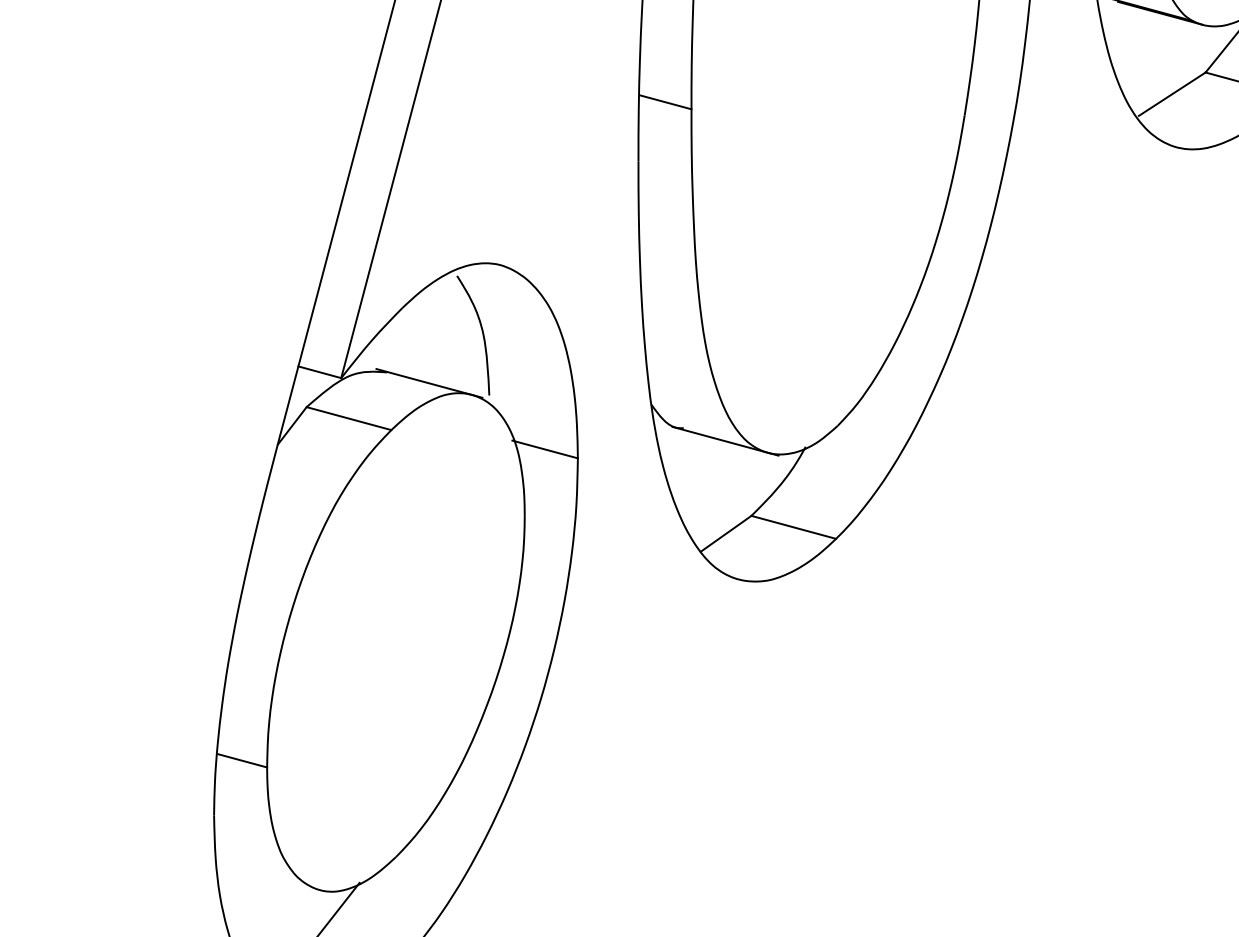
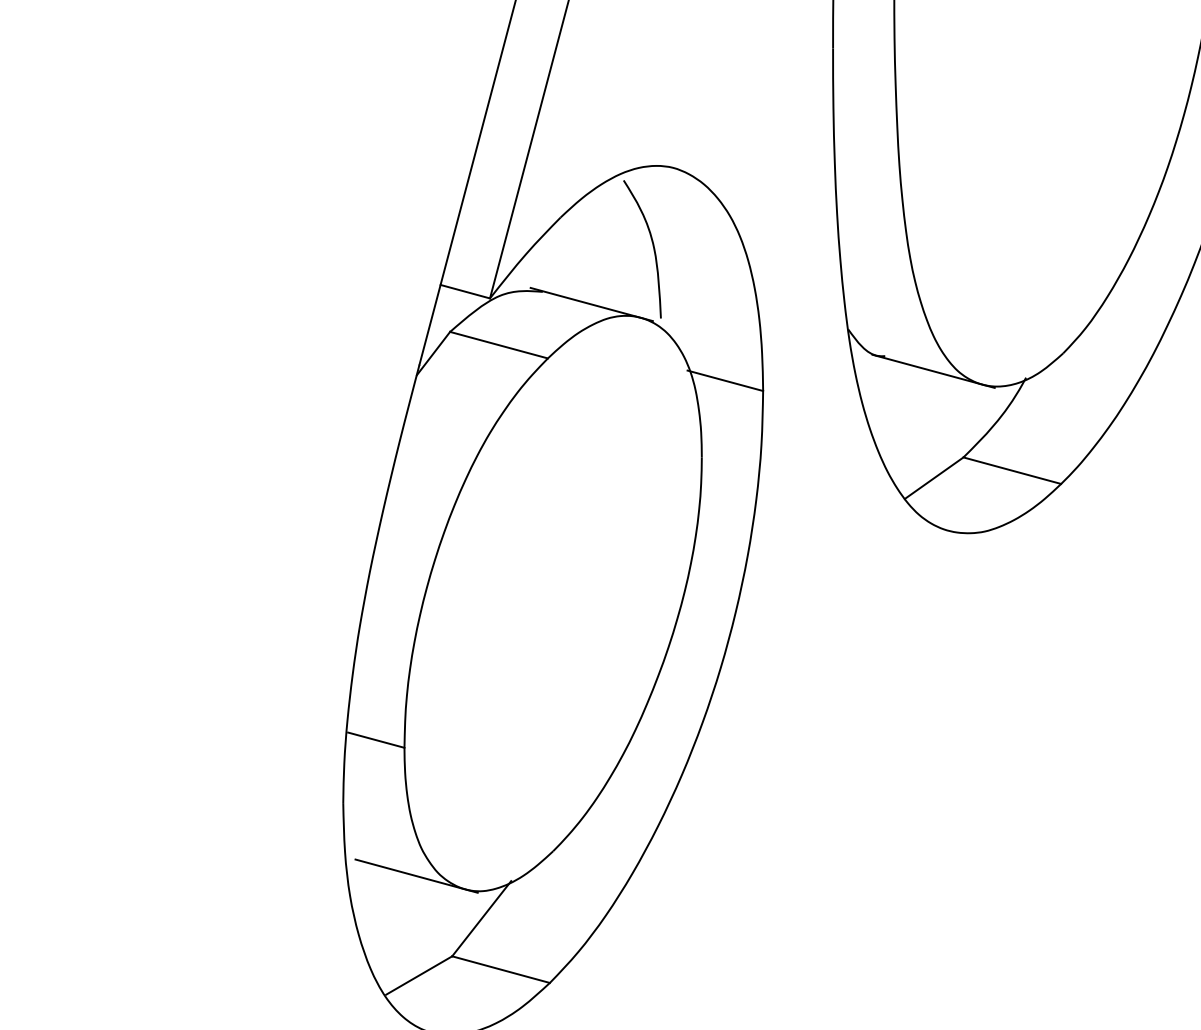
line: (277, 878) -> (416, 875), added

